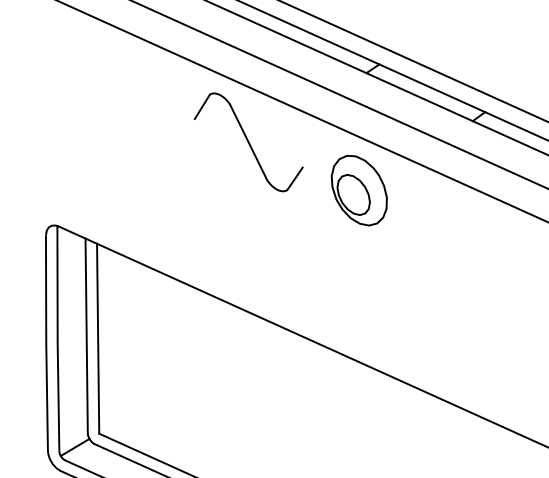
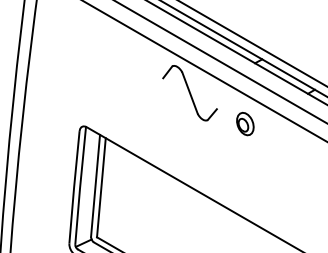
part: (359, 189) -> (245, 123), size x0.6

